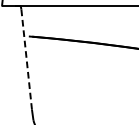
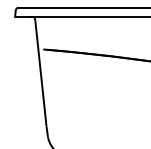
line: (26, 59) -> (40, 73), dashed -> solid

